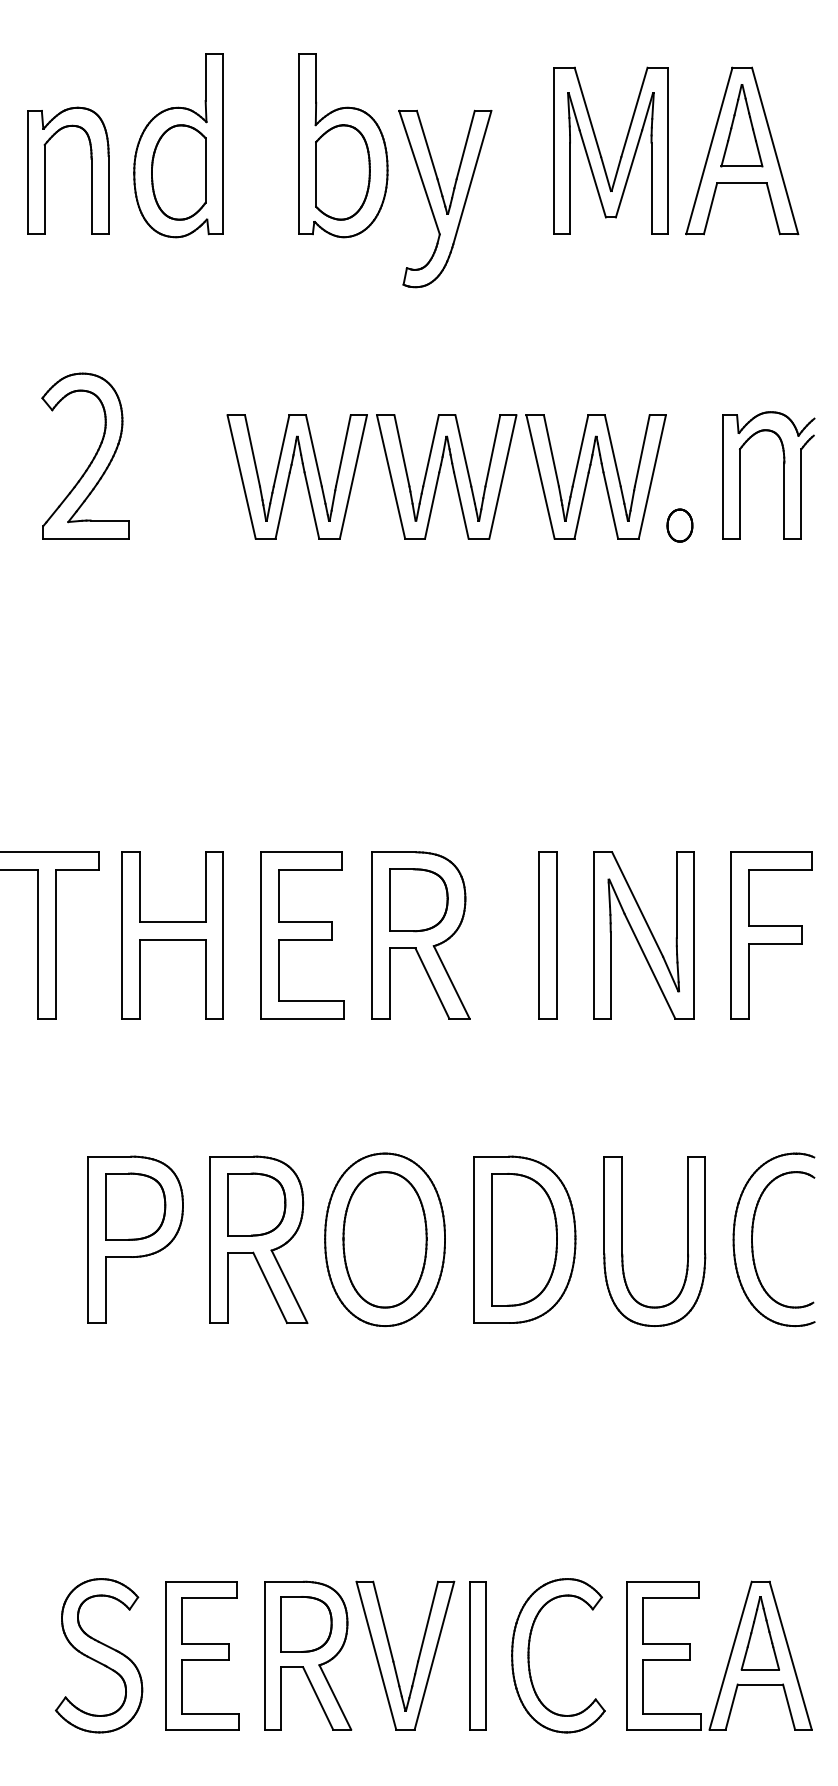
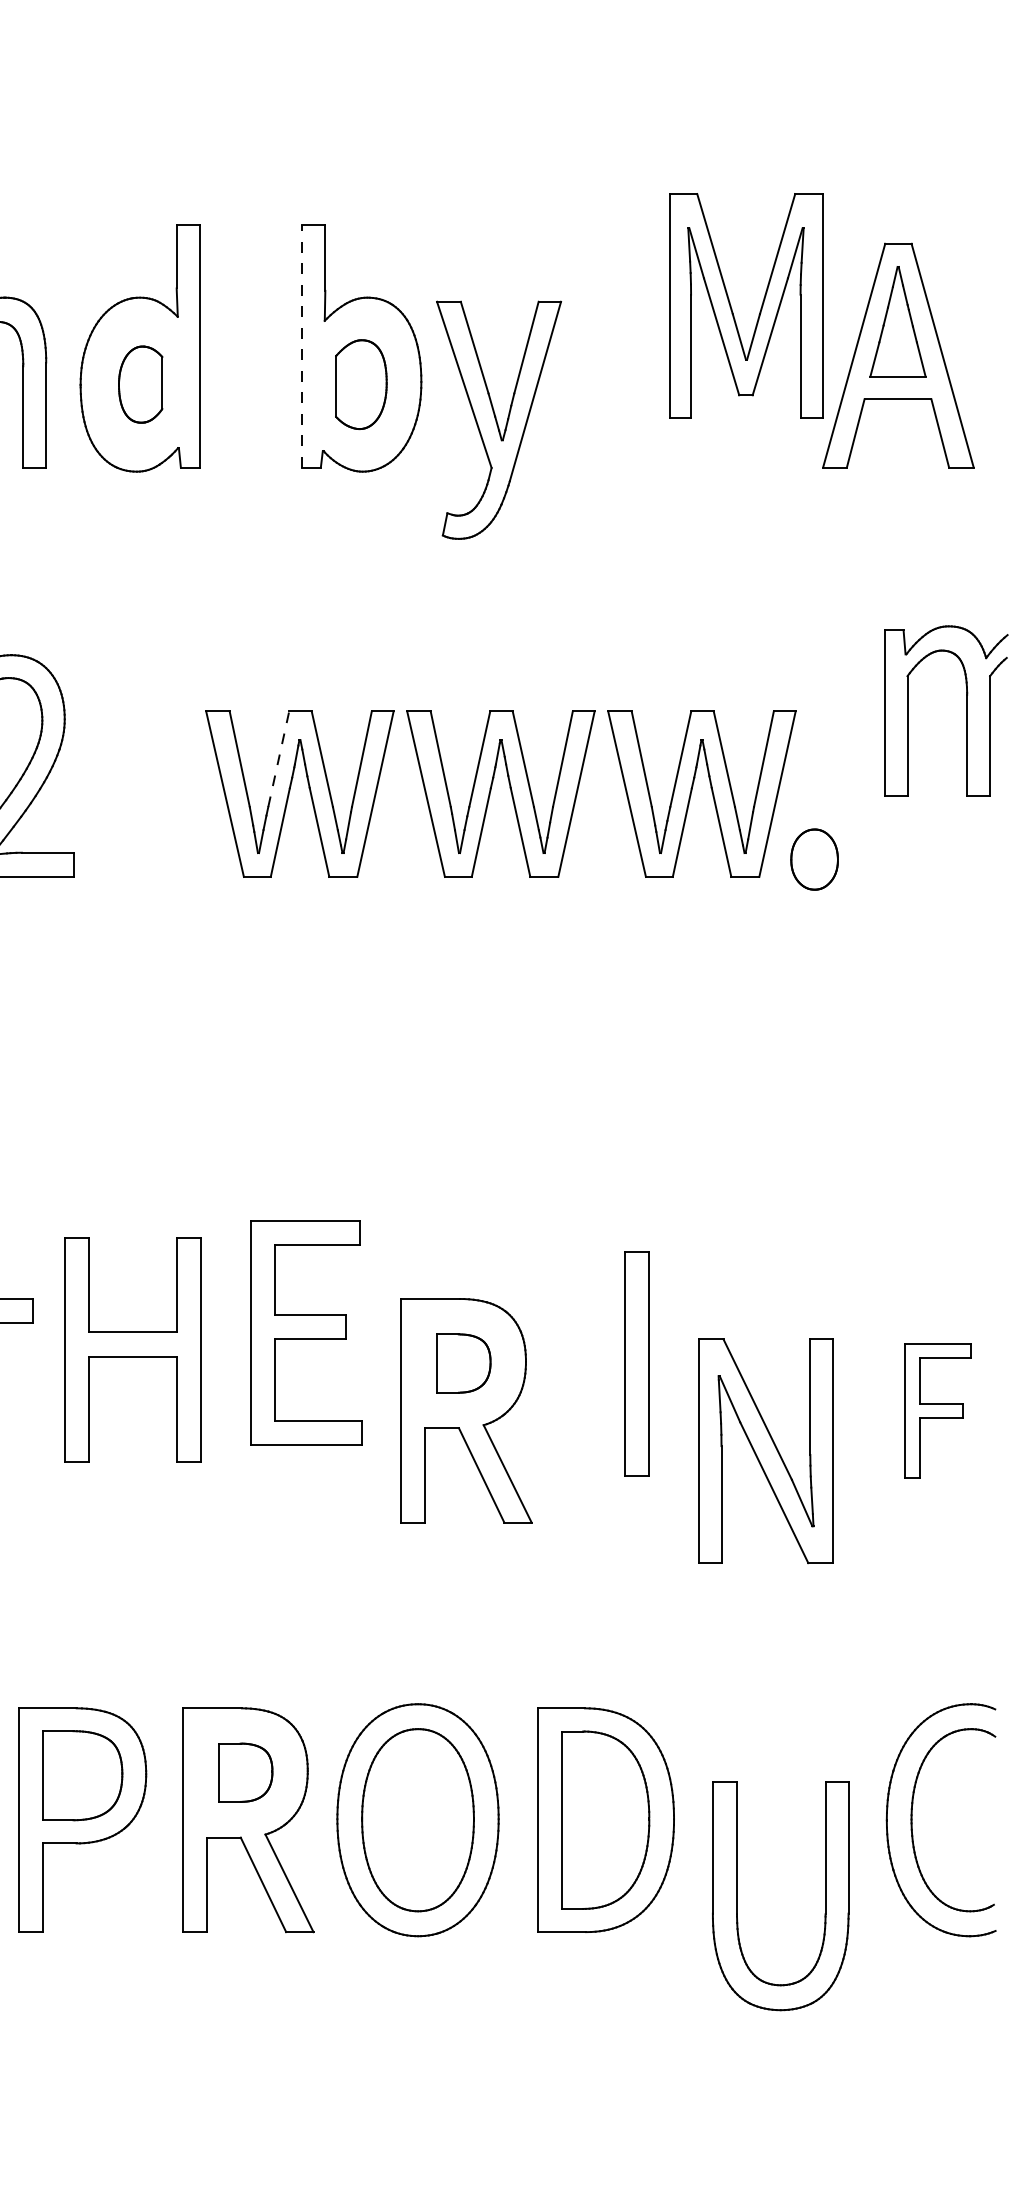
line: (299, 143) -> (302, 345), solid -> dashed
part: (601, 154) -> (733, 310), moved
part: (178, 172) -> (140, 384), size x0.6
part: (342, 172) -> (360, 384), size x0.7
line: (281, 450) -> (278, 758), solid -> dashed
part: (783, 475) -> (965, 711), moved
part: (679, 525) -> (814, 859), size x1.4
part: (418, 900) -> (462, 1363), size x0.7
part: (172, 935) -> (132, 1350), moved
part: (302, 935) -> (306, 1332), moved
part: (547, 935) -> (636, 1363), moved
part: (643, 935) -> (765, 1451), moved
part: (771, 935) -> (937, 1410), size x0.6
part: (256, 1204) -> (245, 1772), size x0.7
part: (622, 1241) -> (737, 1896), moved

